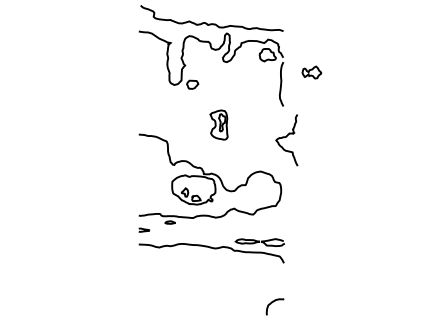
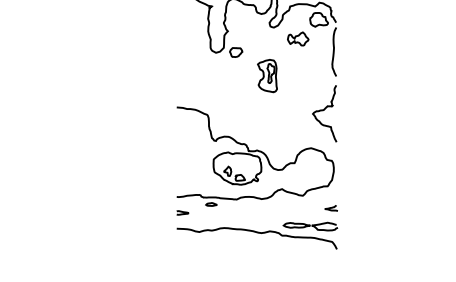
part: (311, 72) -> (297, 38), moved
part: (218, 124) -> (266, 75), moved
curve: (284, 138) -> (322, 111), moved
curve: (278, 226) -> (330, 208), added

